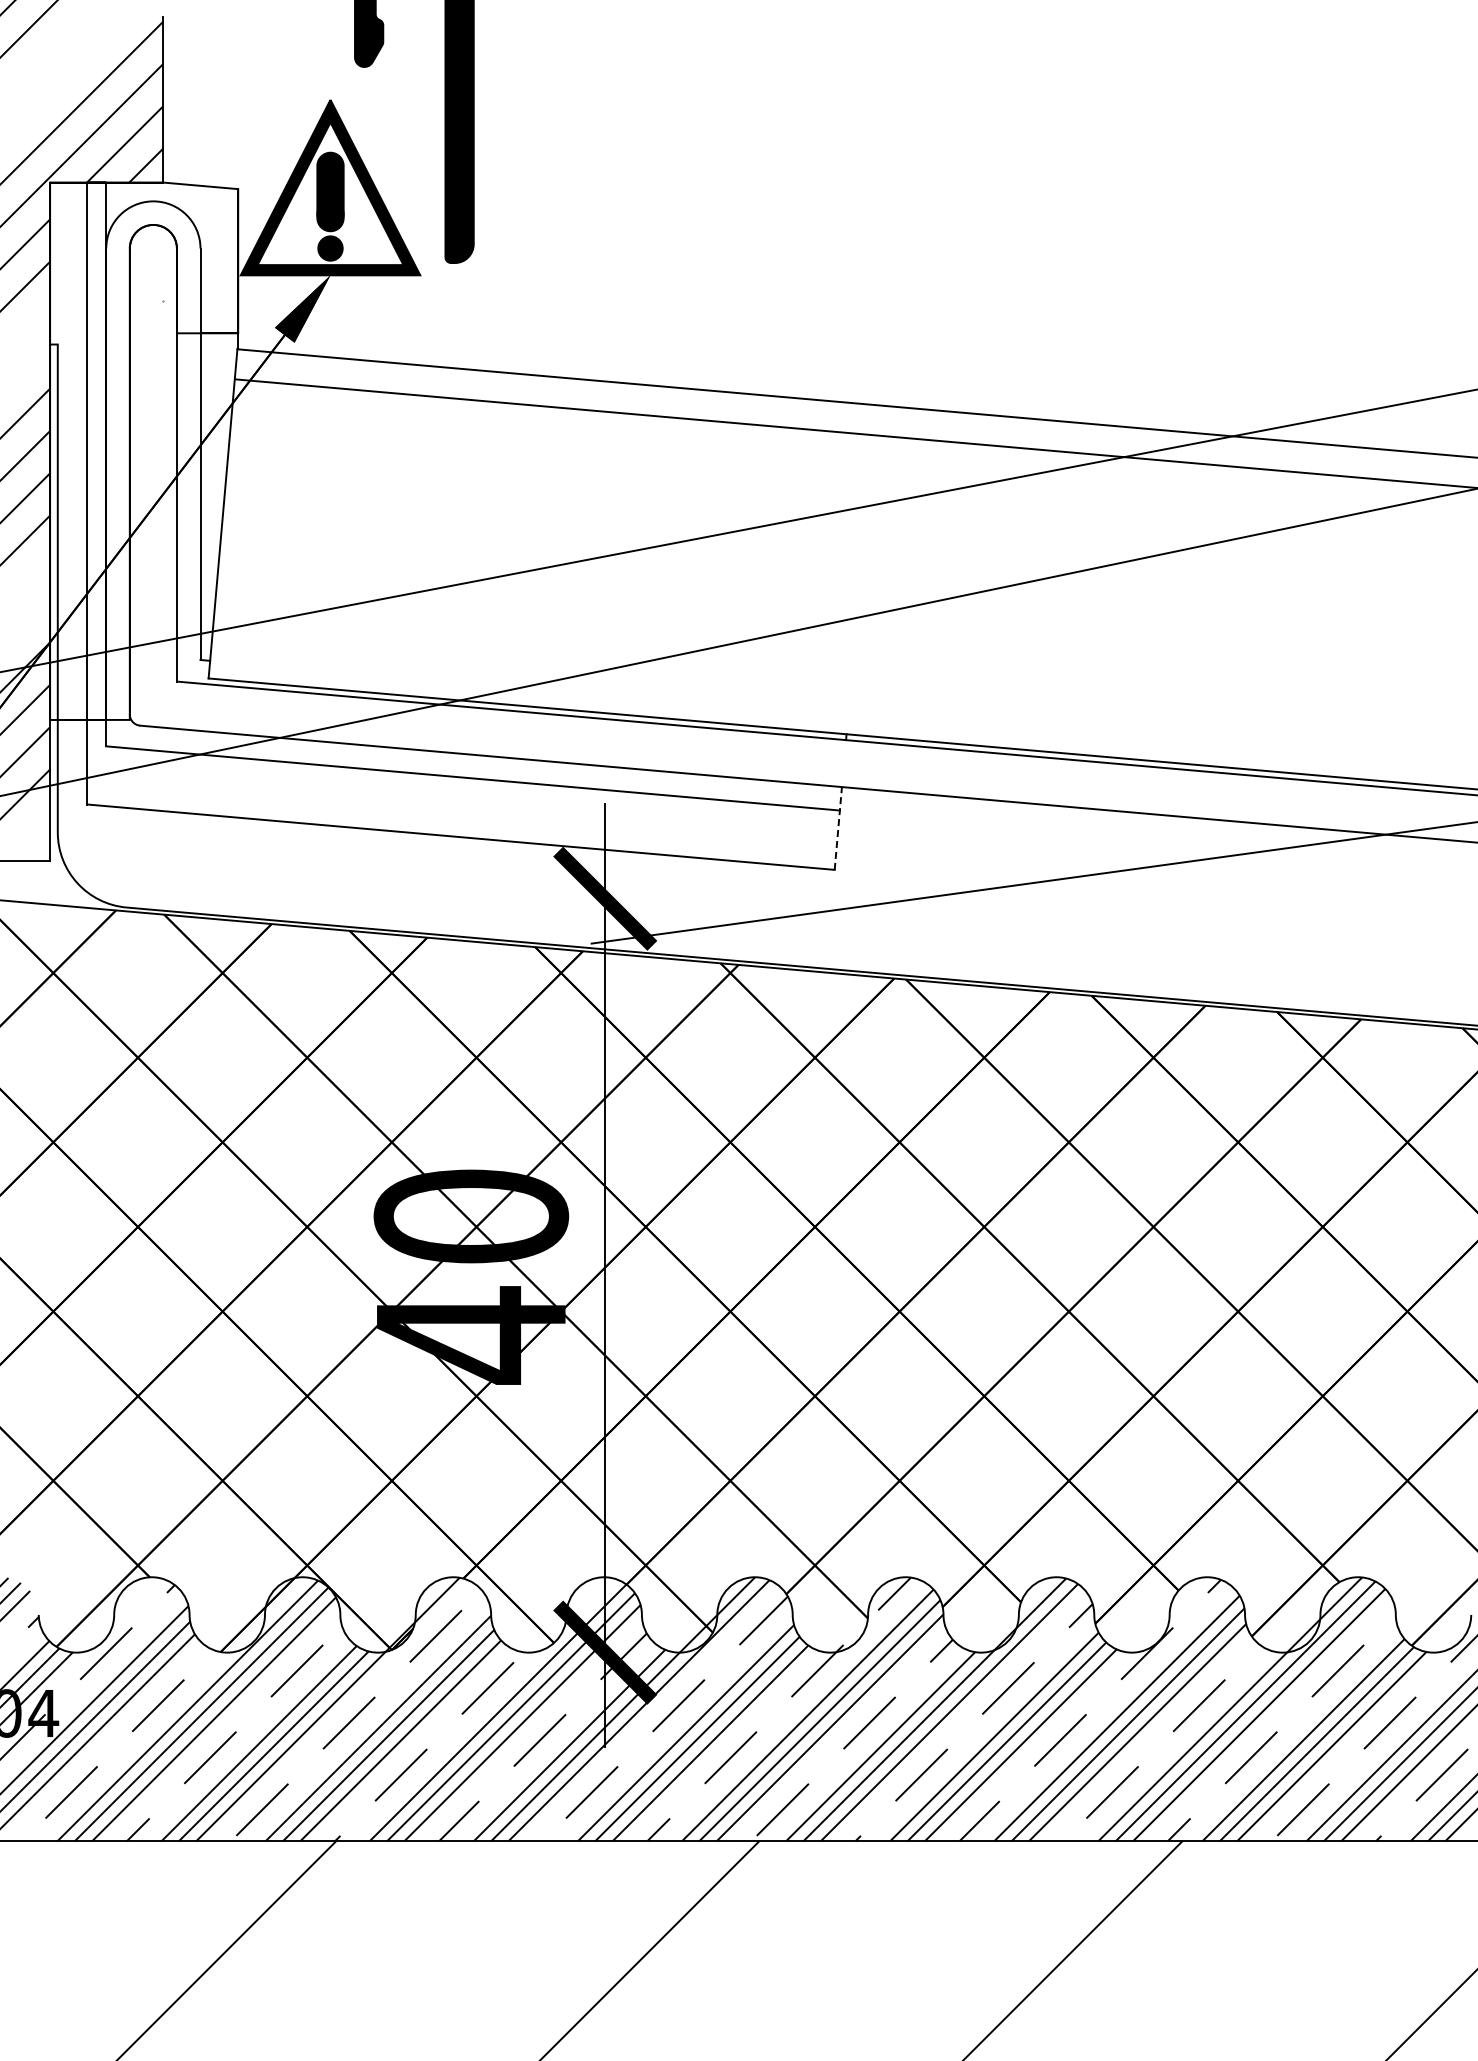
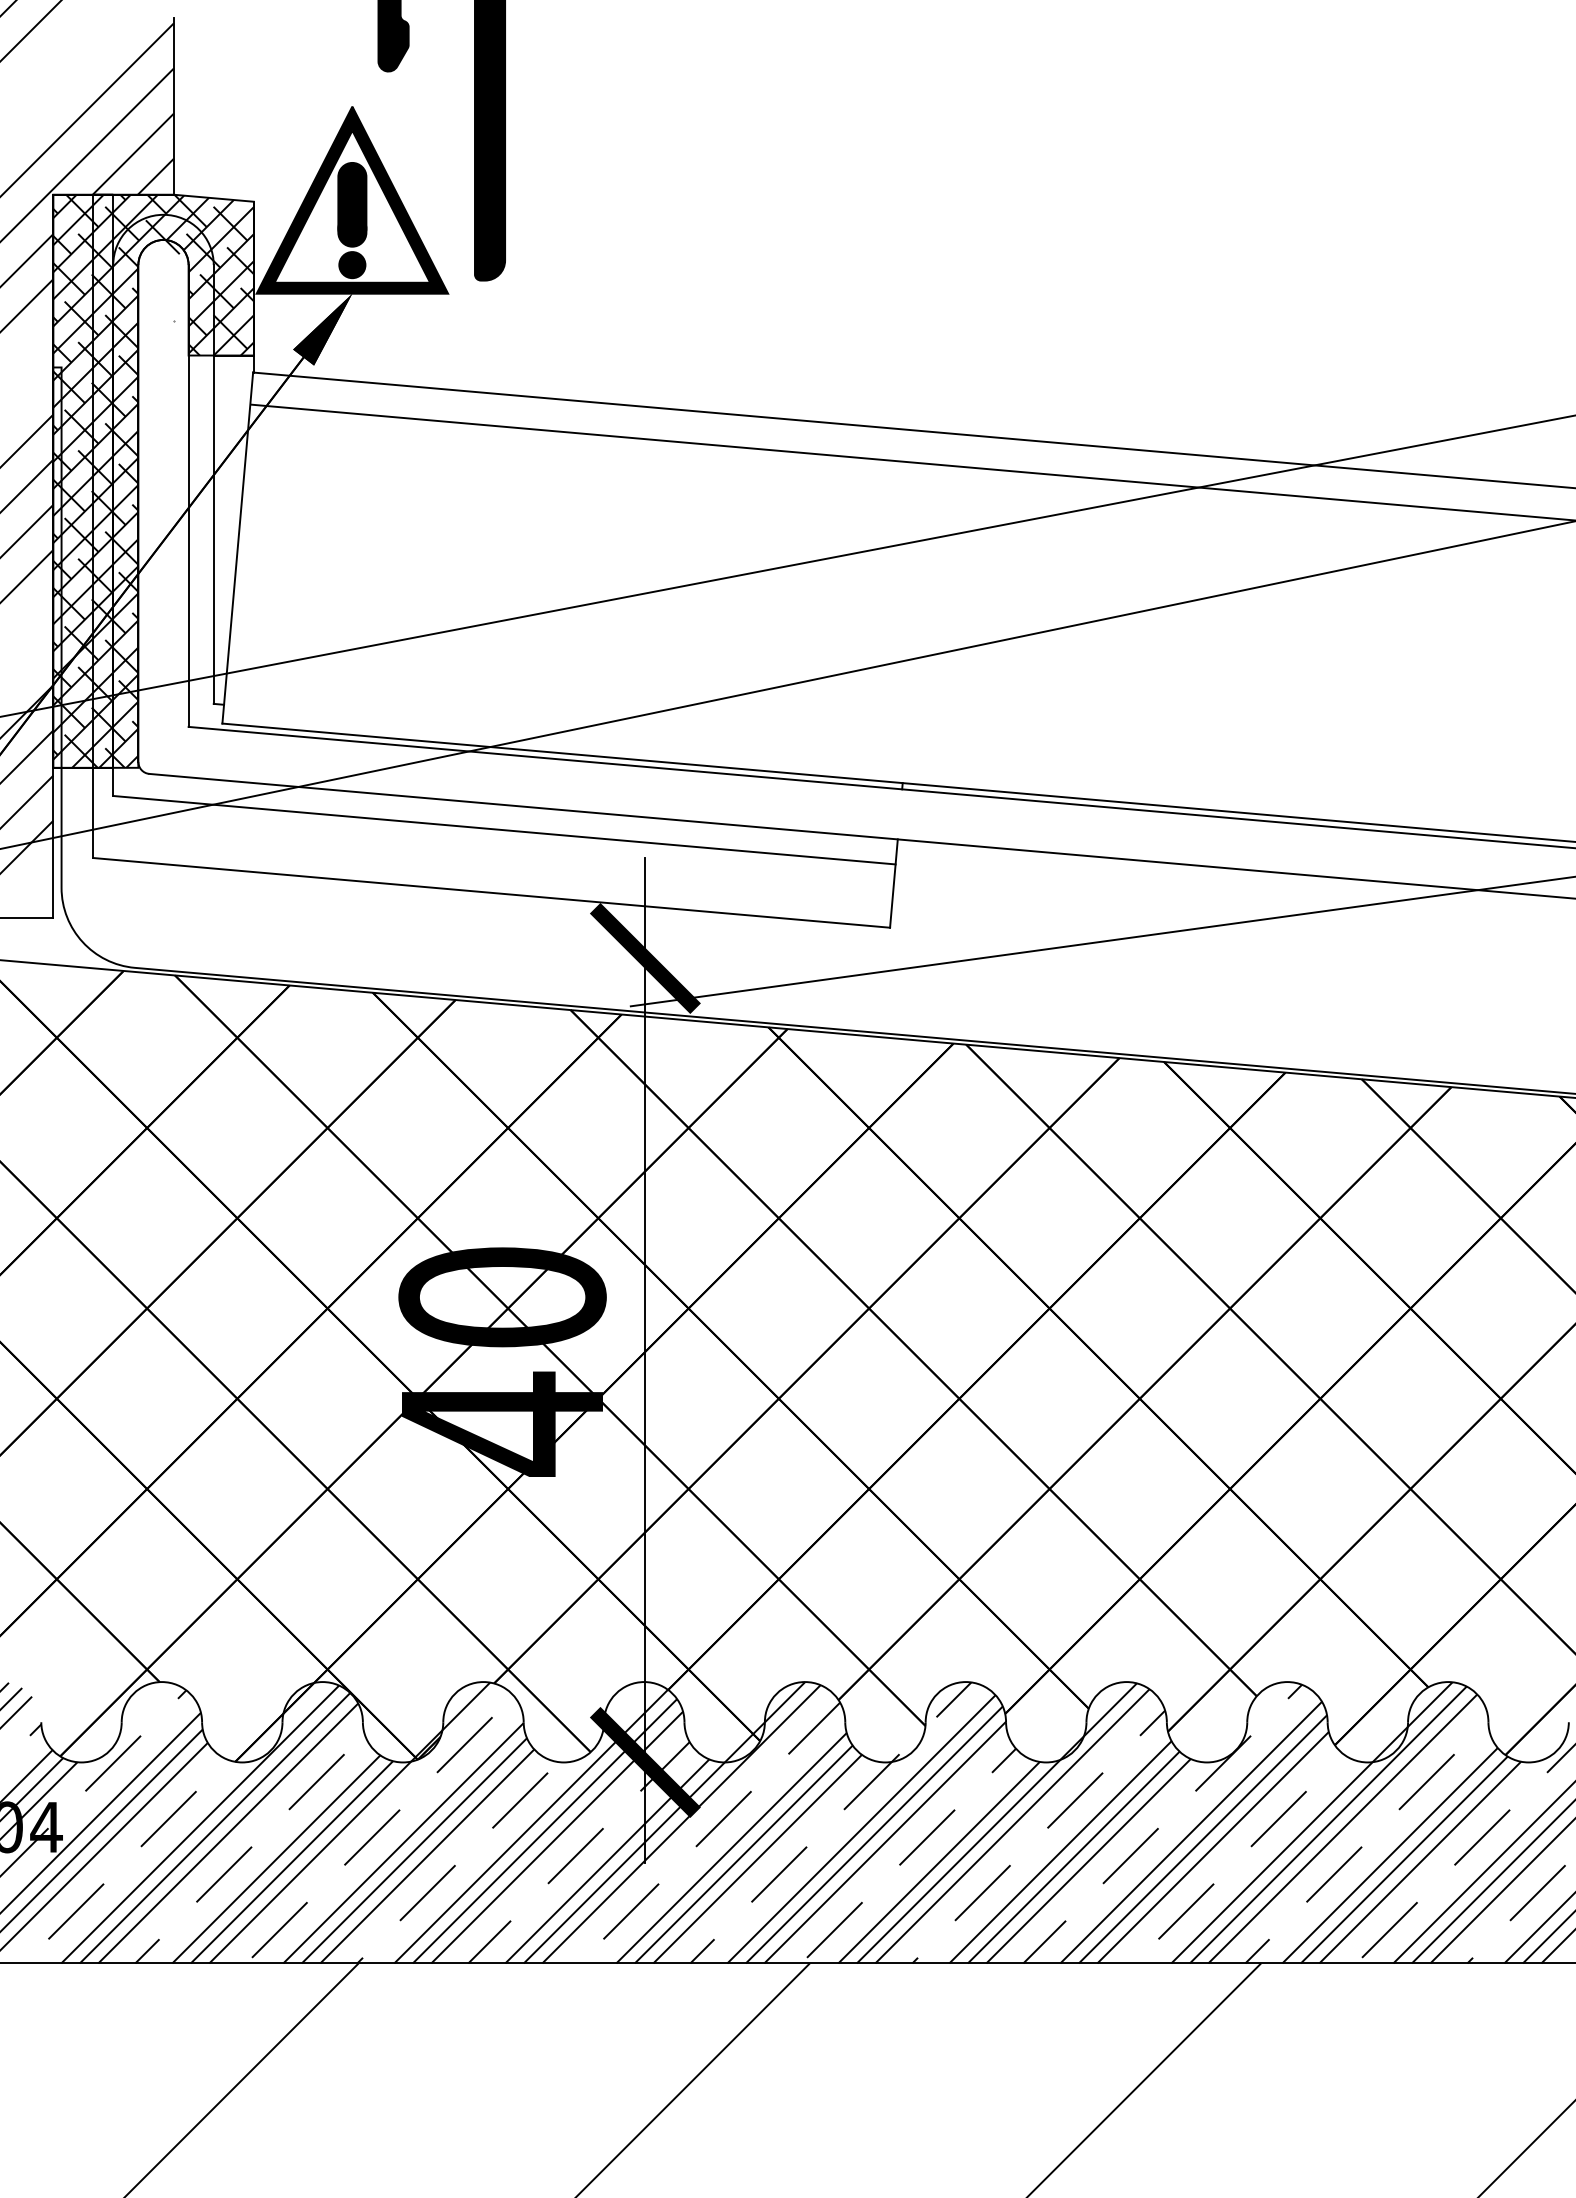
hatch: (144, 450) -> (154, 480), added
line: (838, 828) -> (894, 883), dashed -> solid

